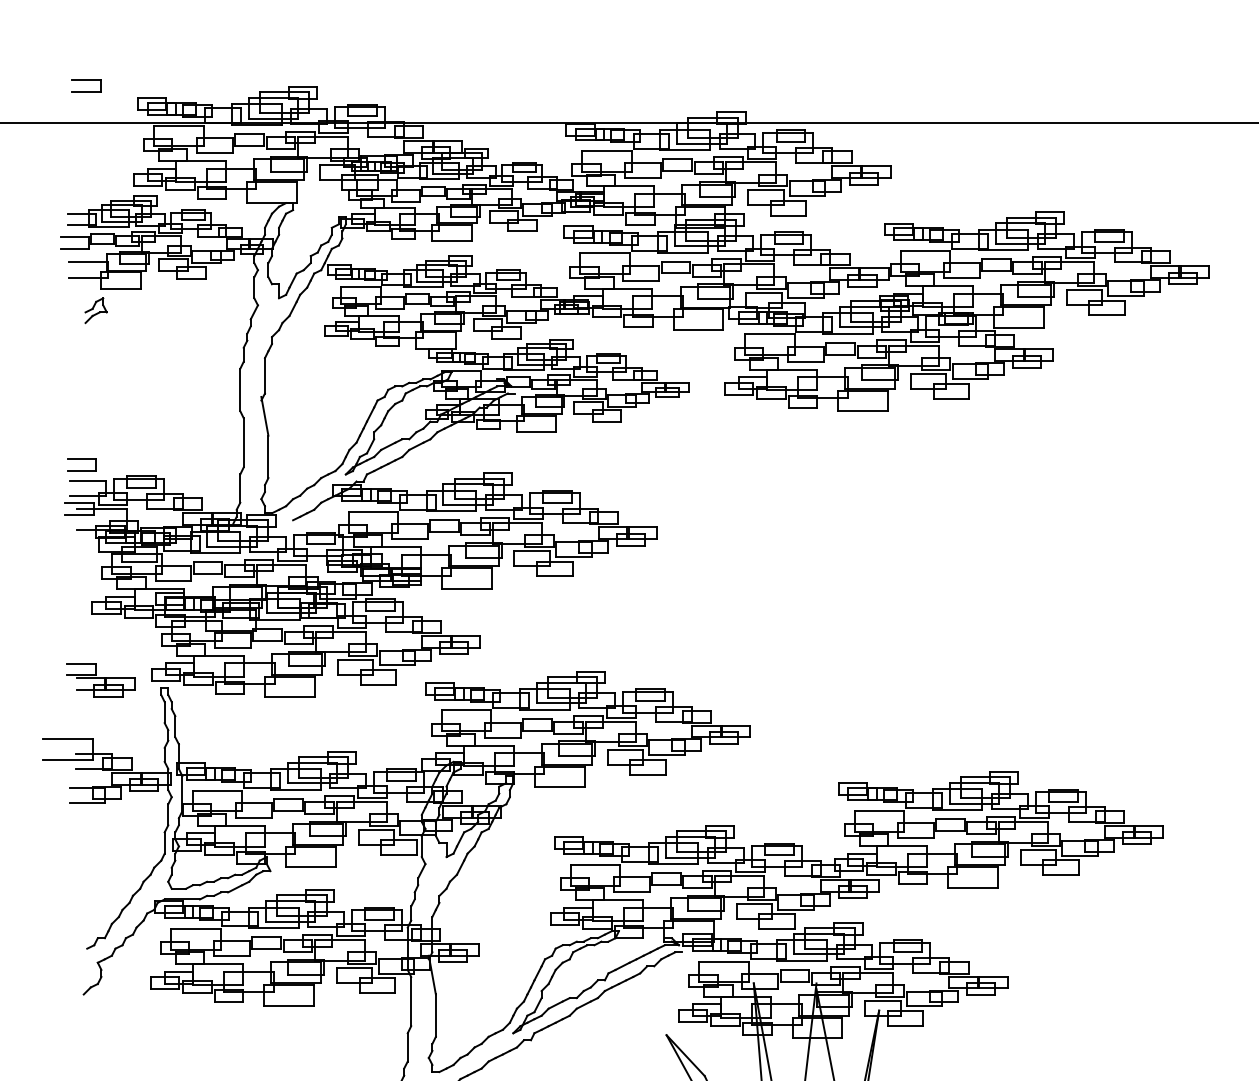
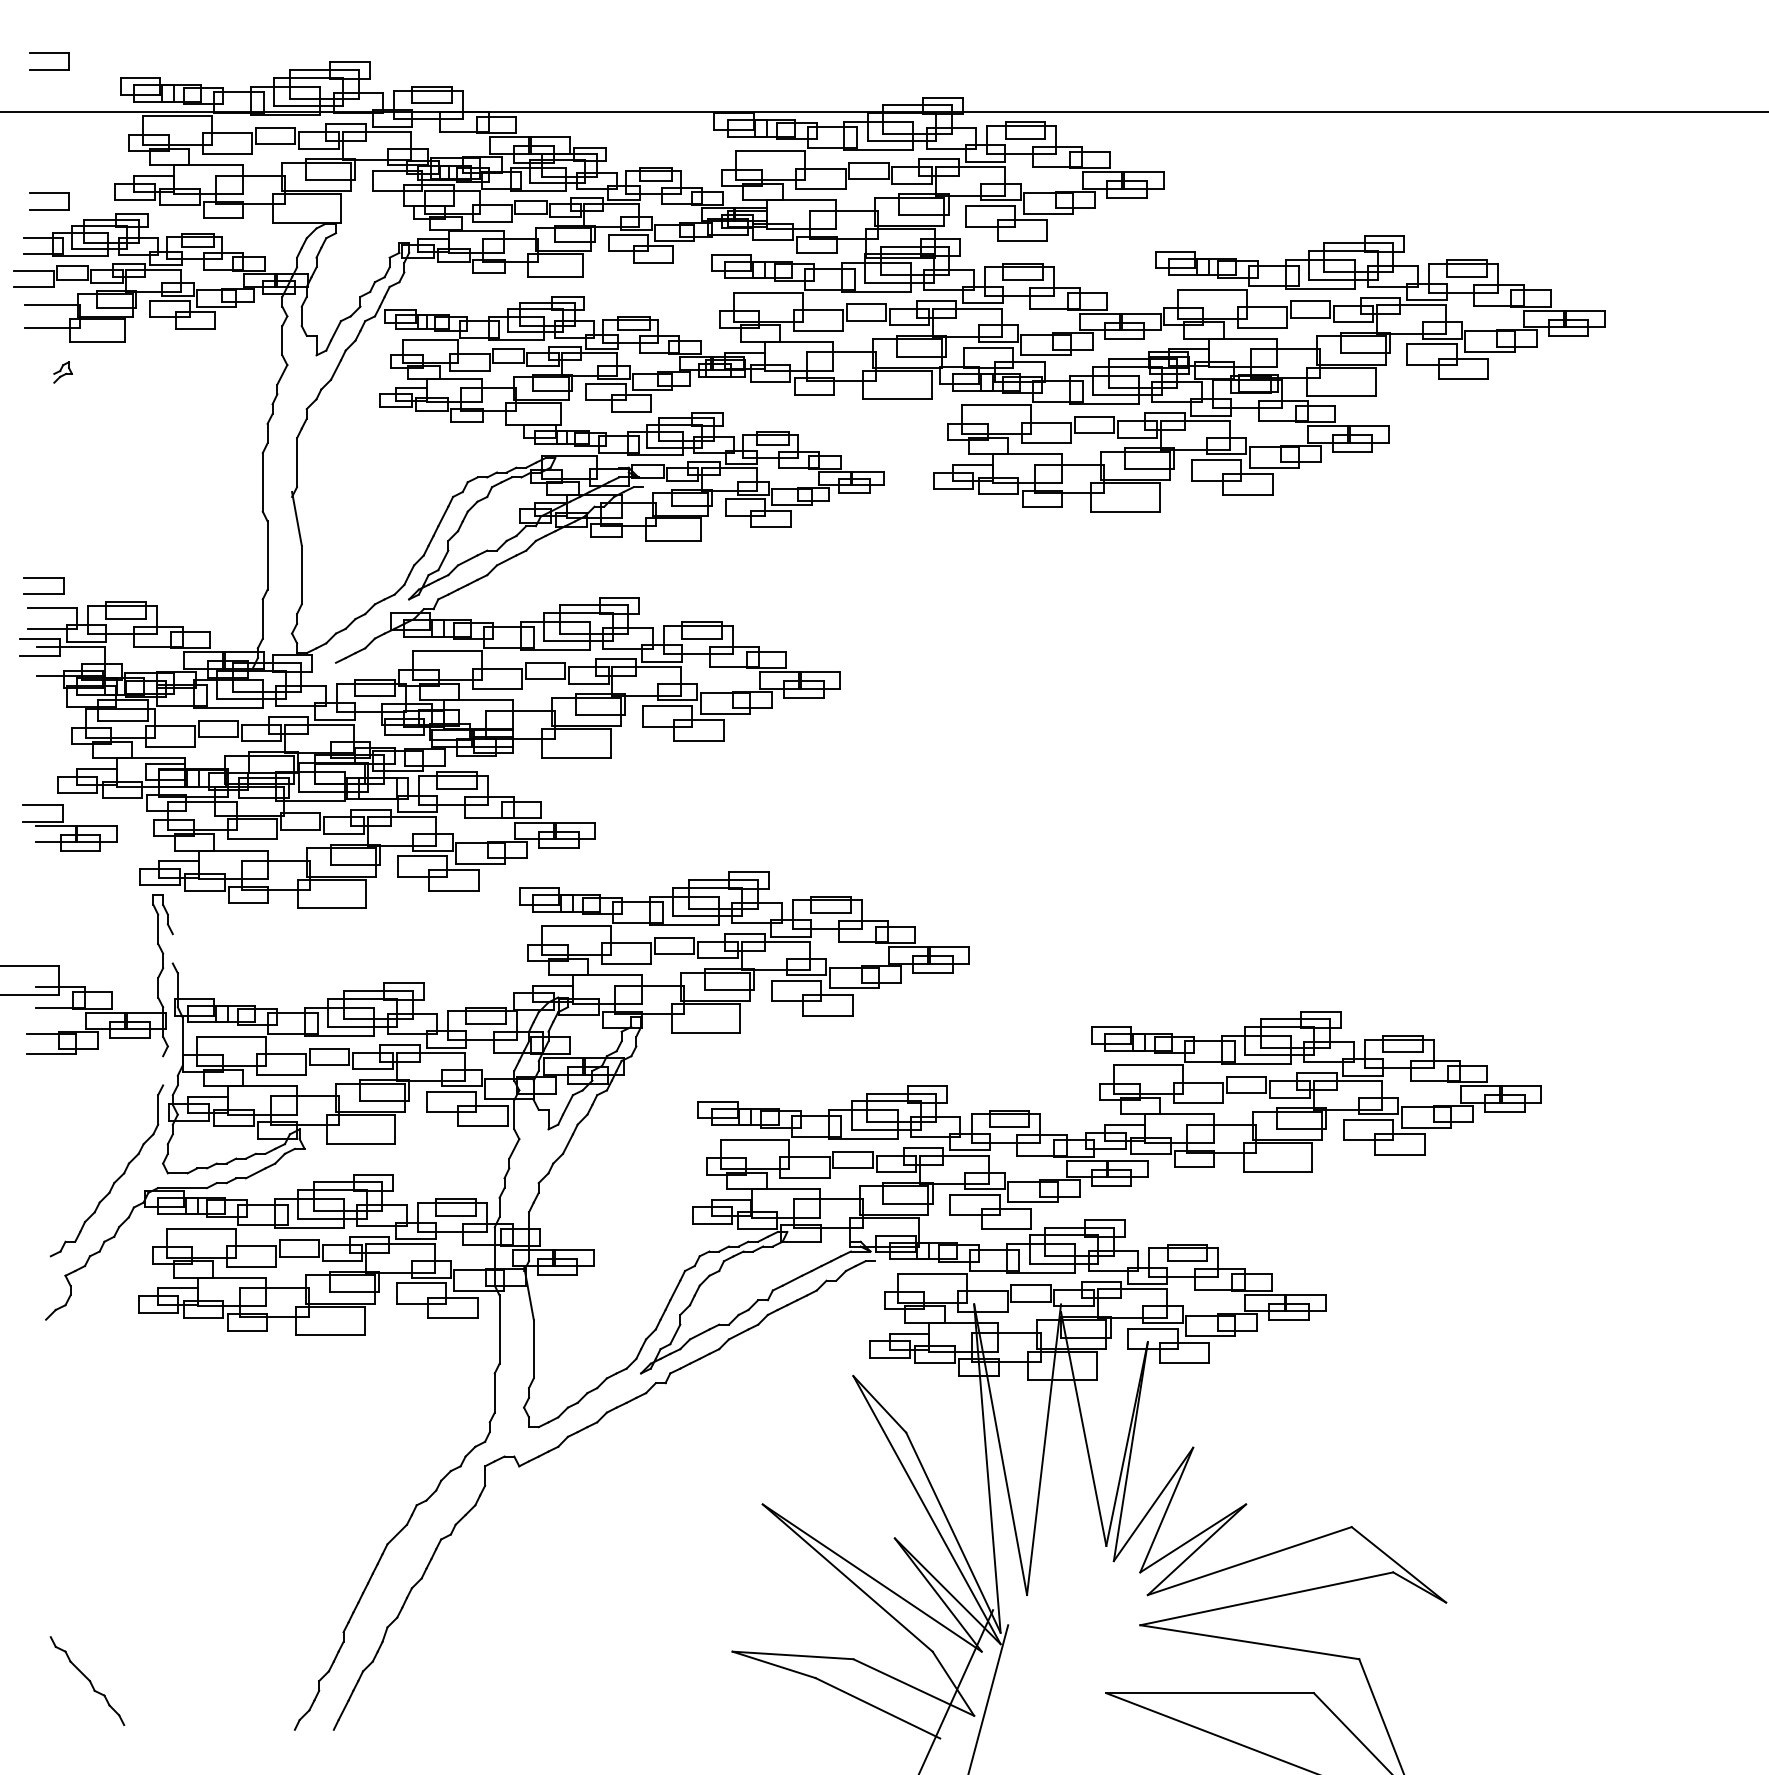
part: (86, 181) -> (49, 193), added
part: (95, 310) -> (62, 372), size x0.6
part: (100, 679) -> (69, 827), moved
line: (175, 726) -> (172, 948), removed
line: (168, 814) -> (163, 1070), removed

